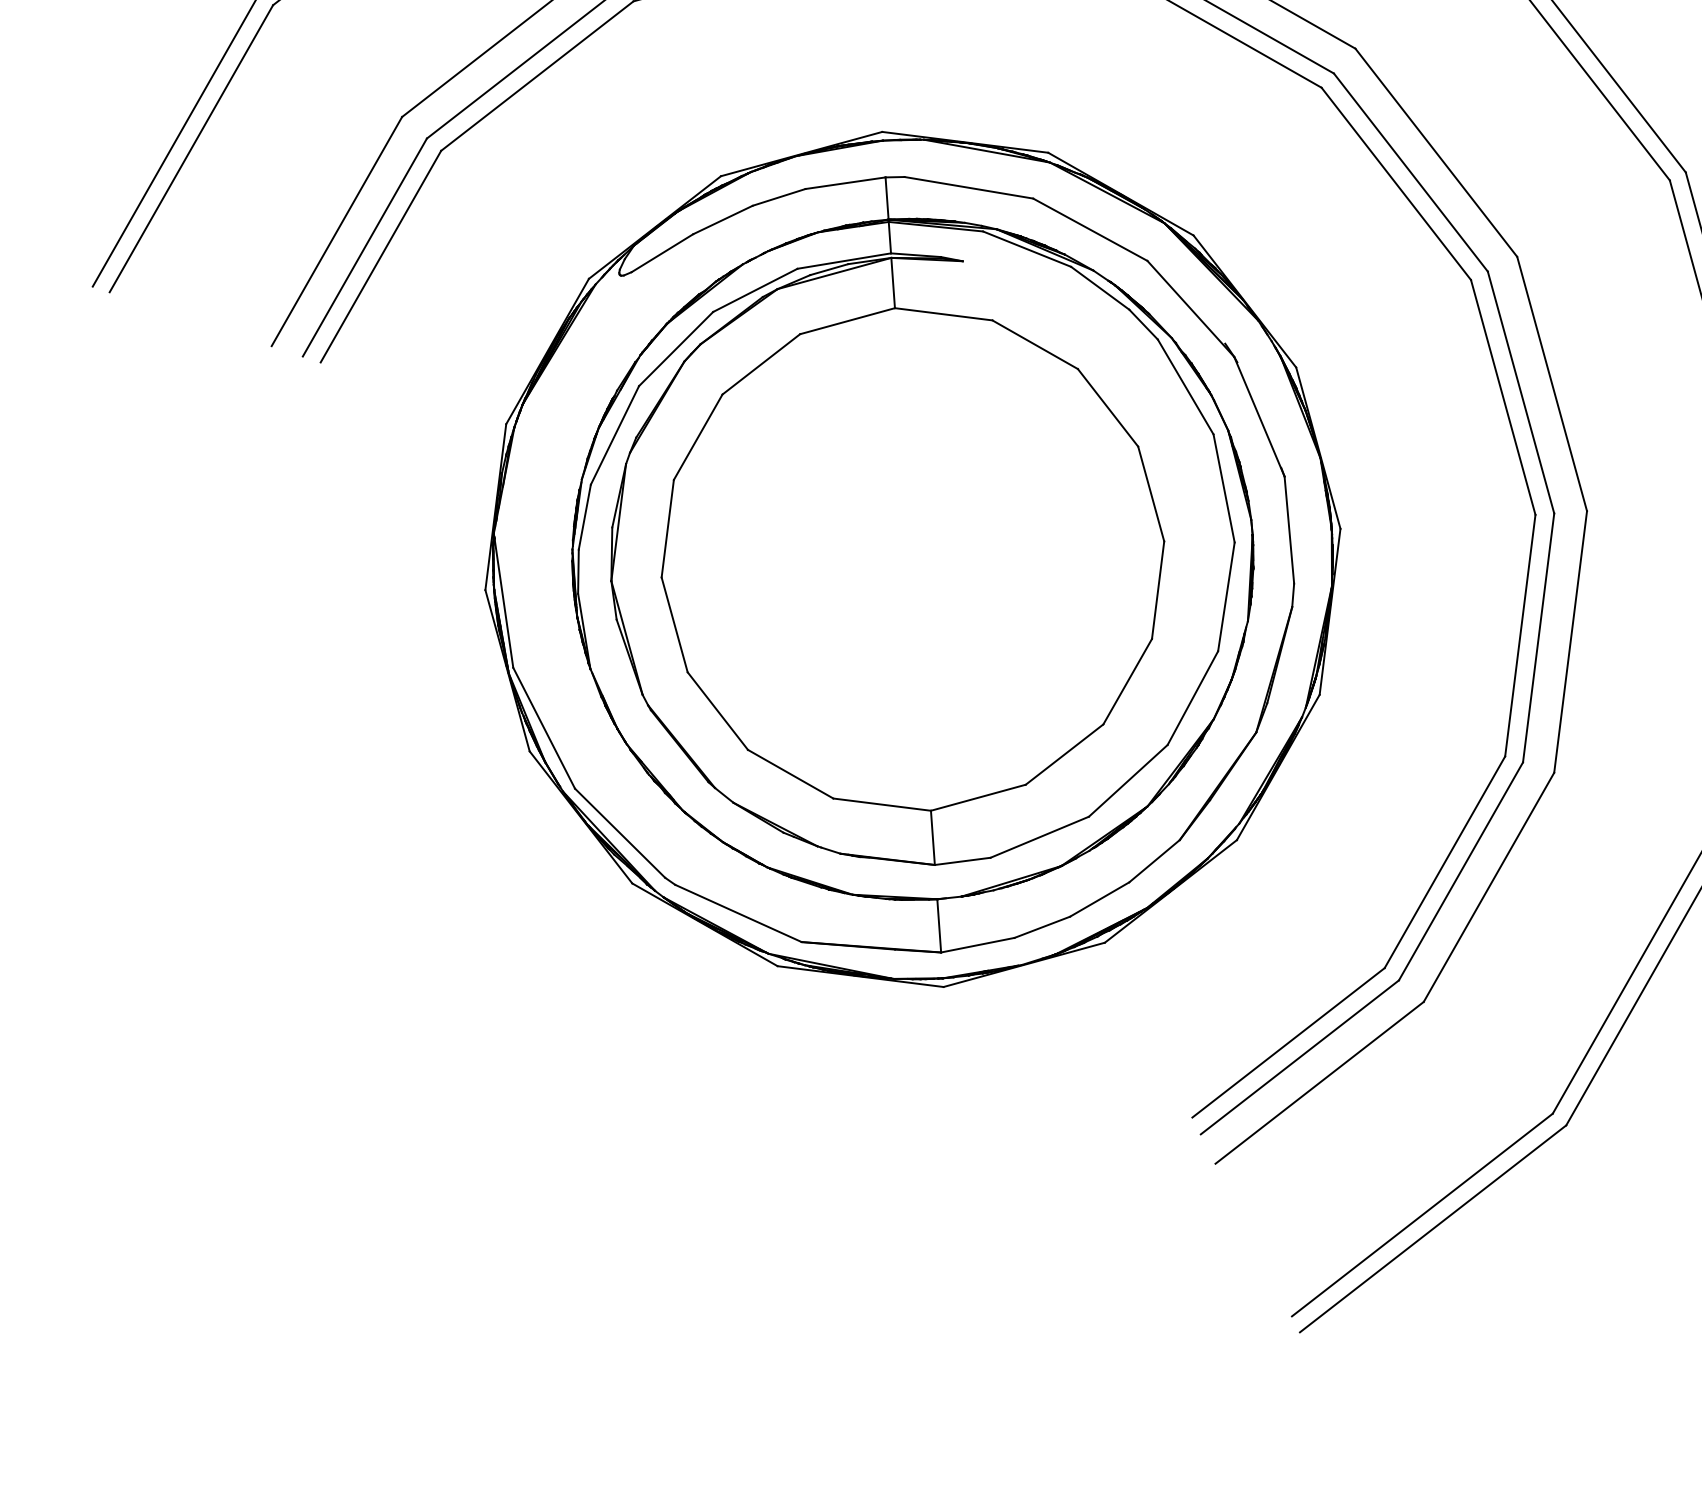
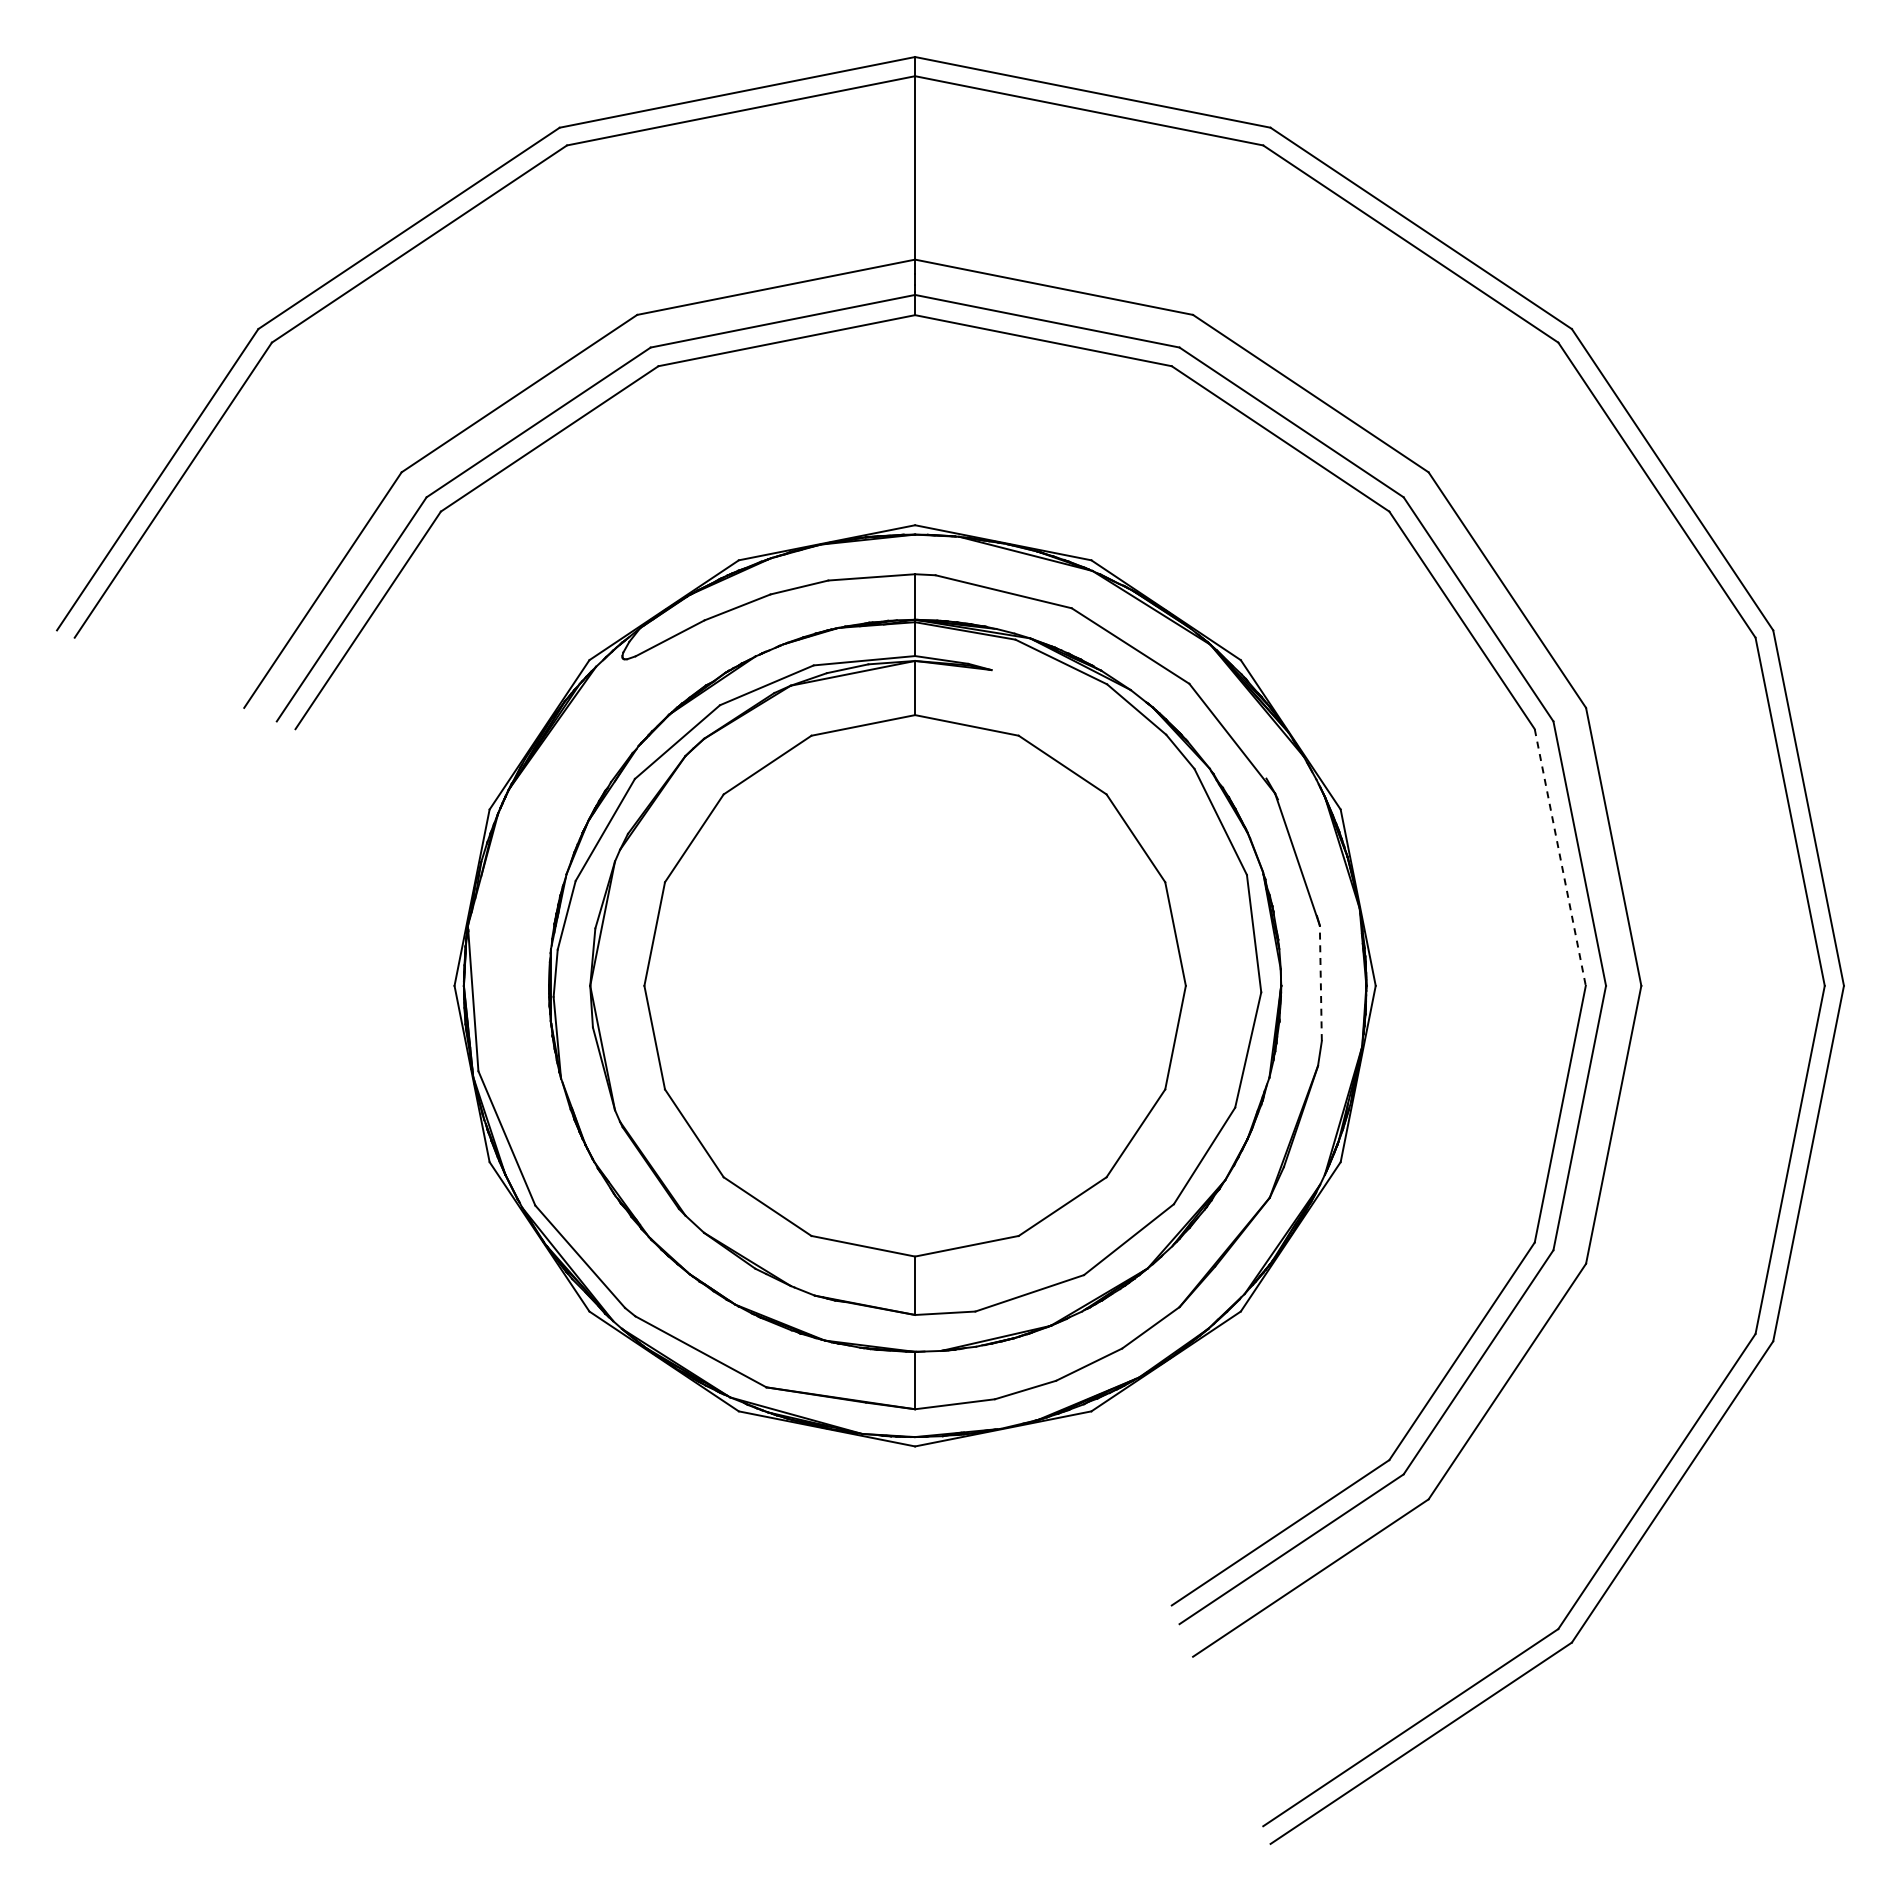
line: (1503, 397) -> (1560, 857), solid -> dashed
line: (1289, 530) -> (1320, 983), solid -> dashed

